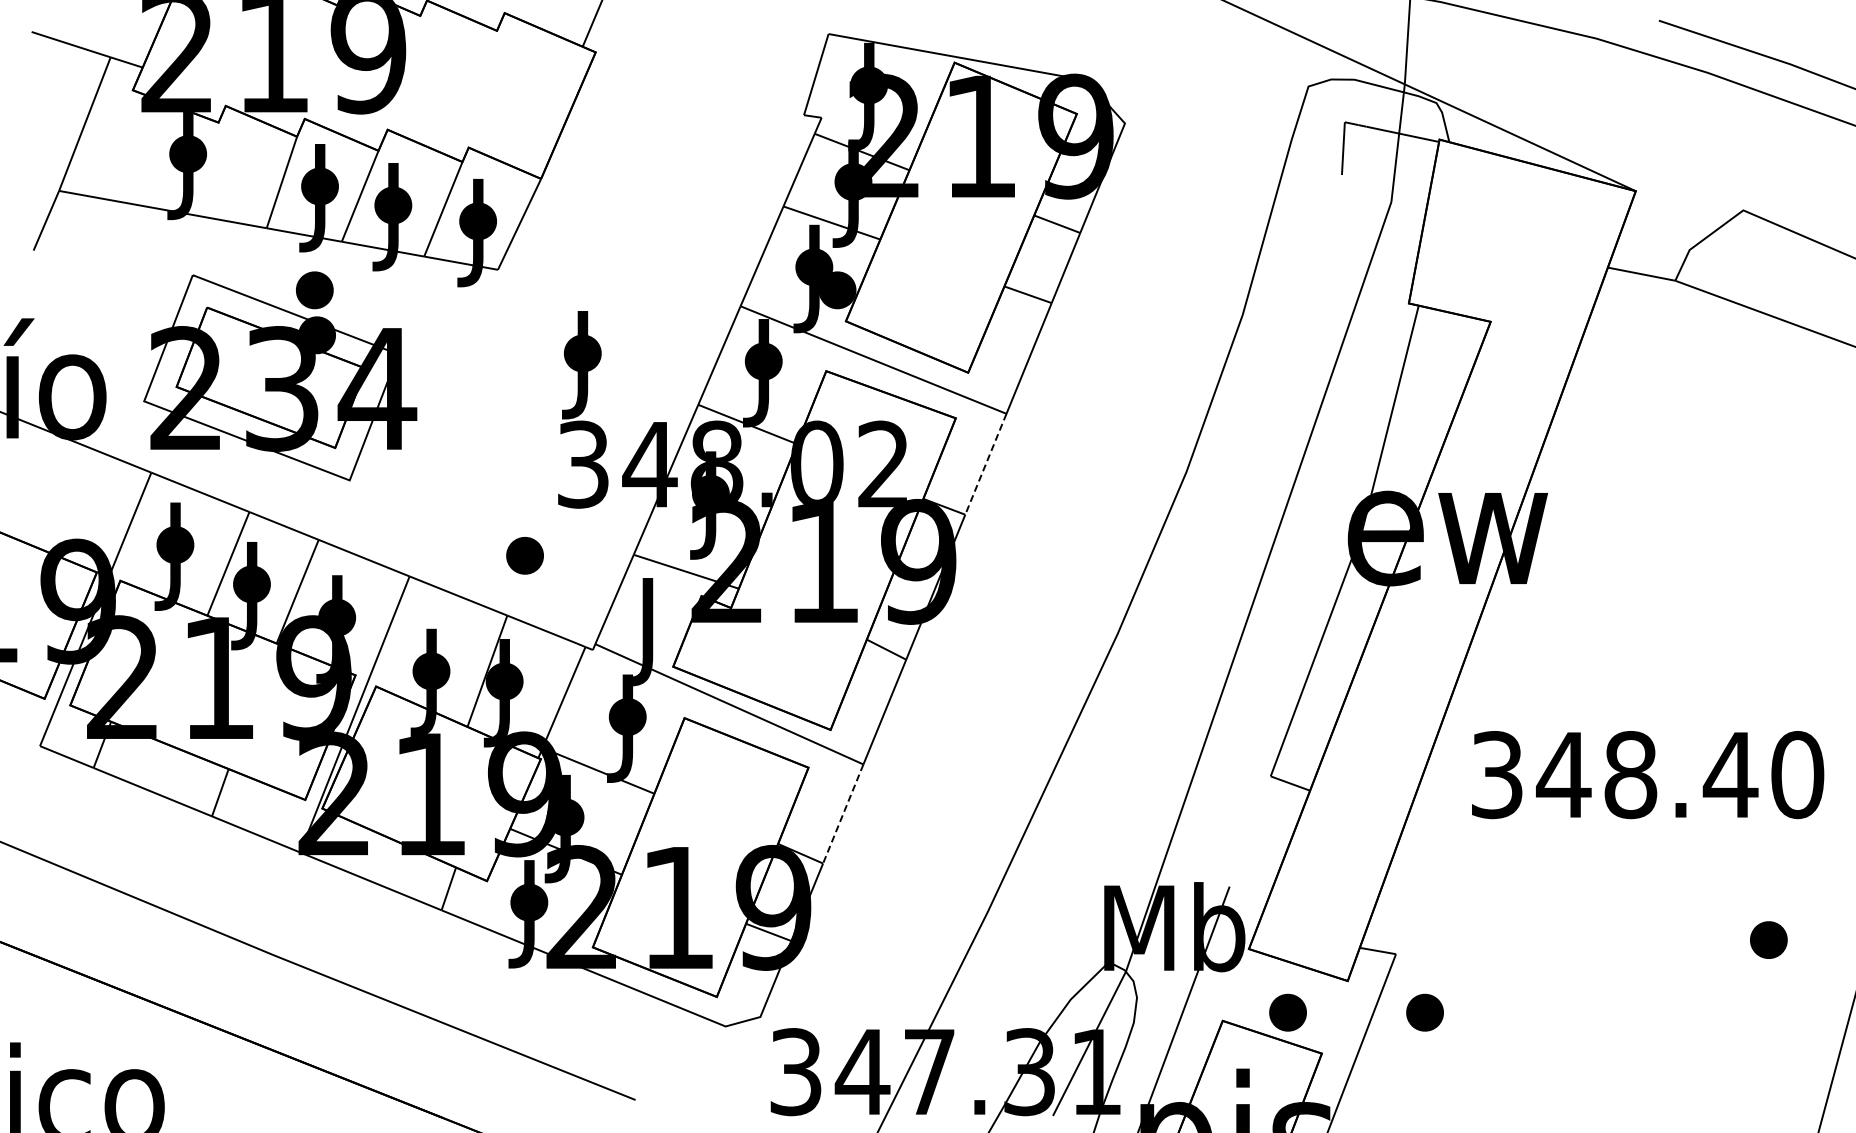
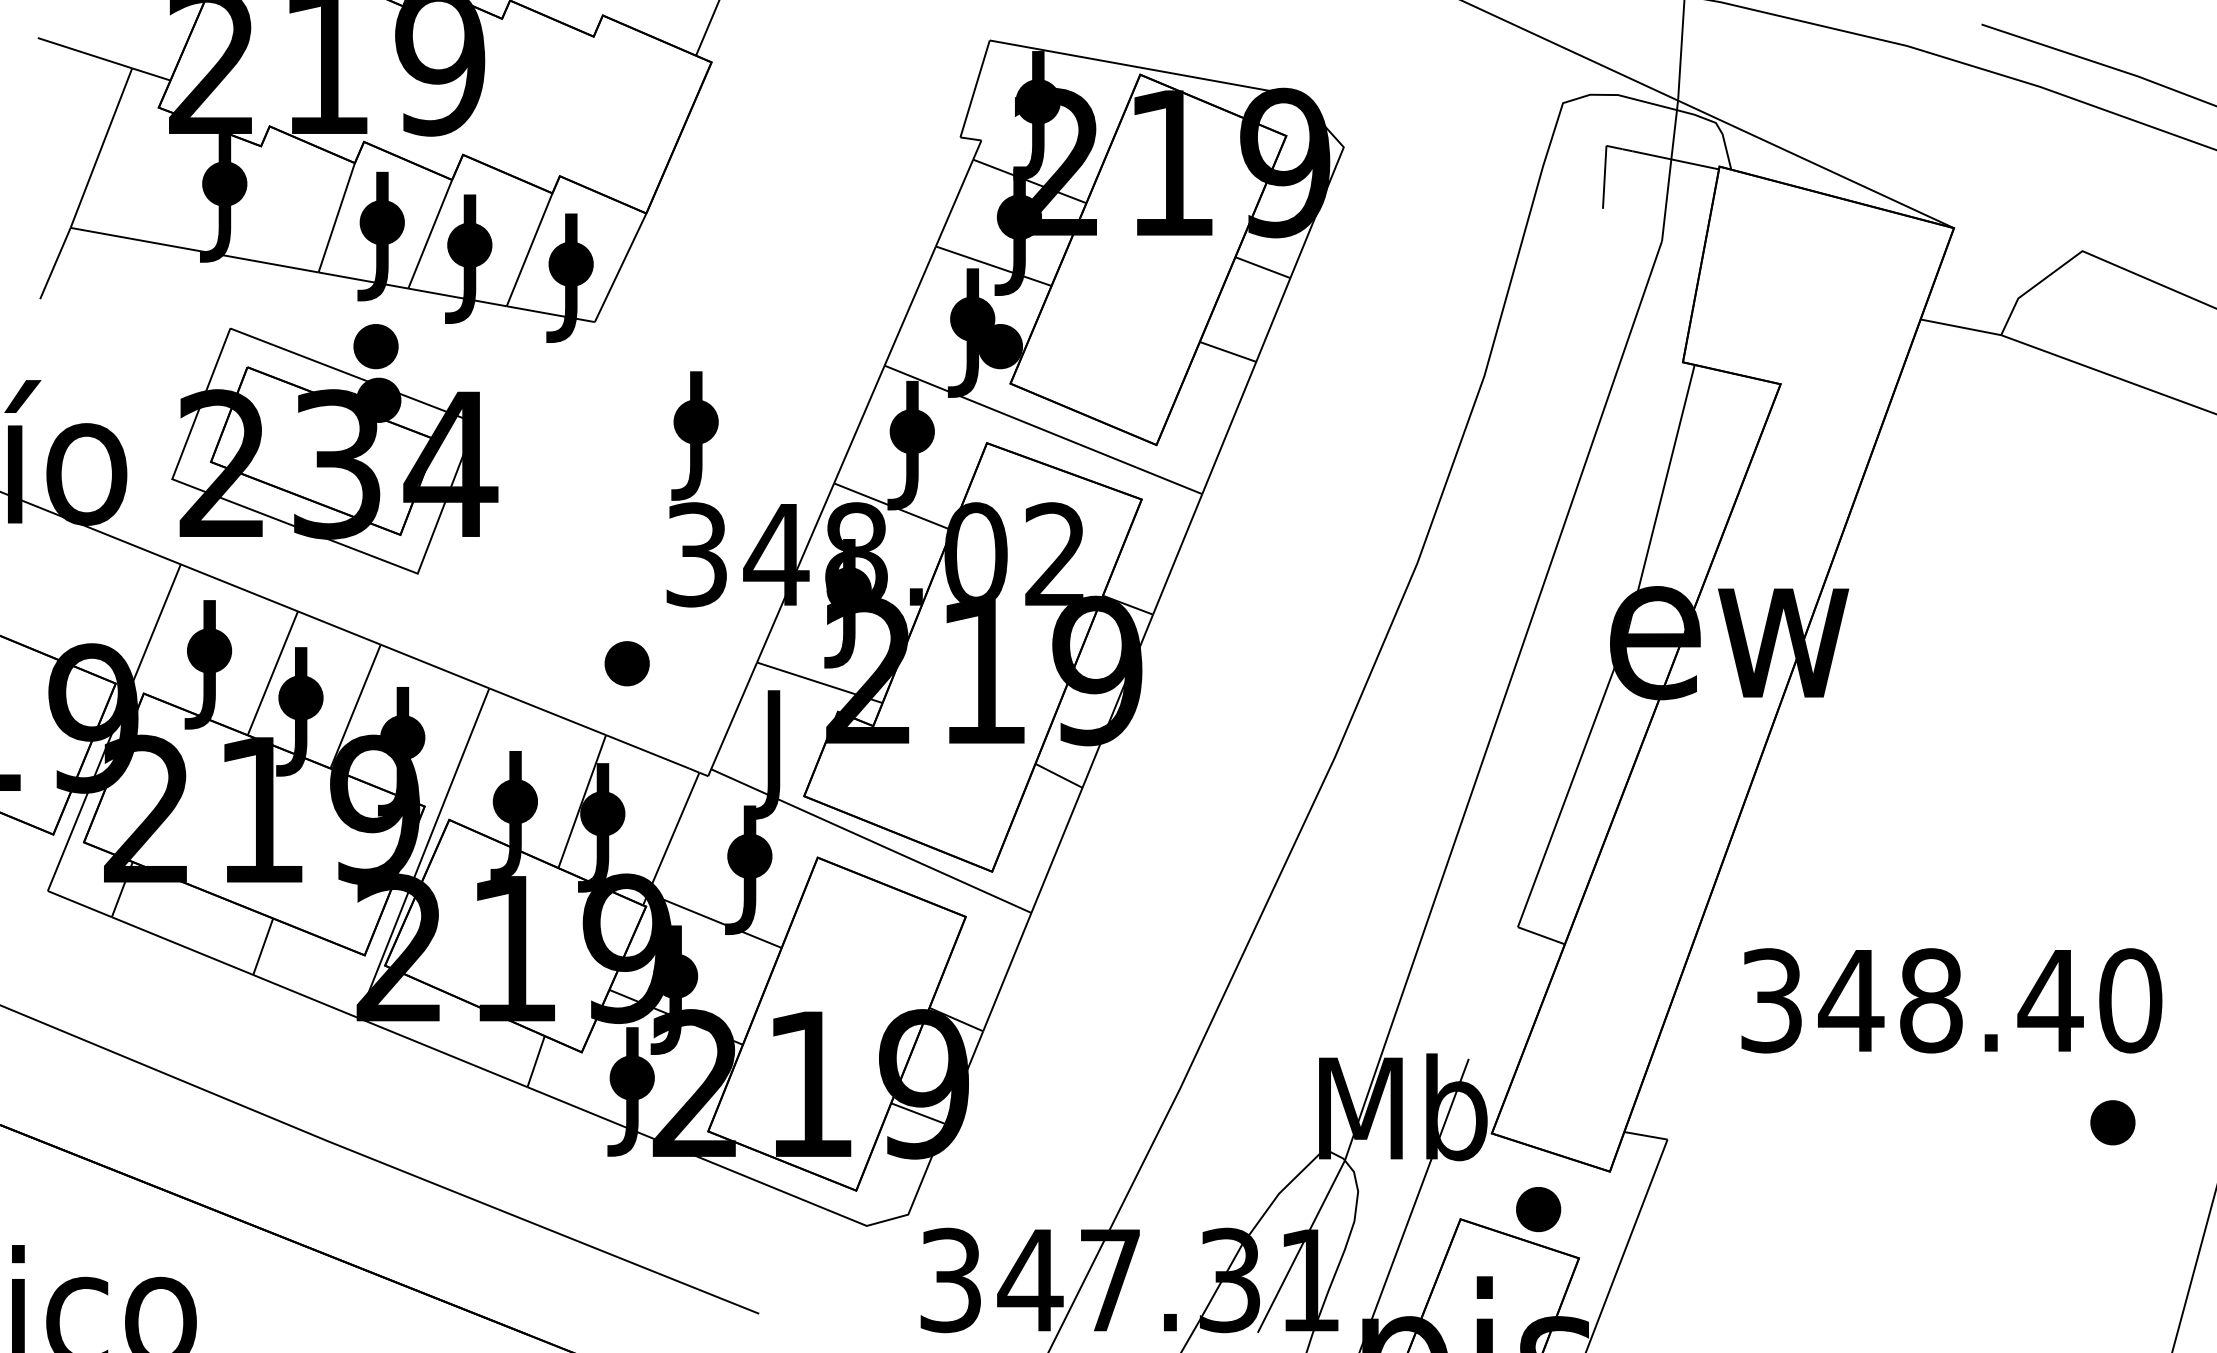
line: (985, 464) -> (1177, 554), dashed -> solid
text: (1648, 775) -> (1952, 1001), moved
line: (843, 814) -> (1007, 972), dashed -> solid
part: (1424, 1012) -> (1701, 1209), removed

